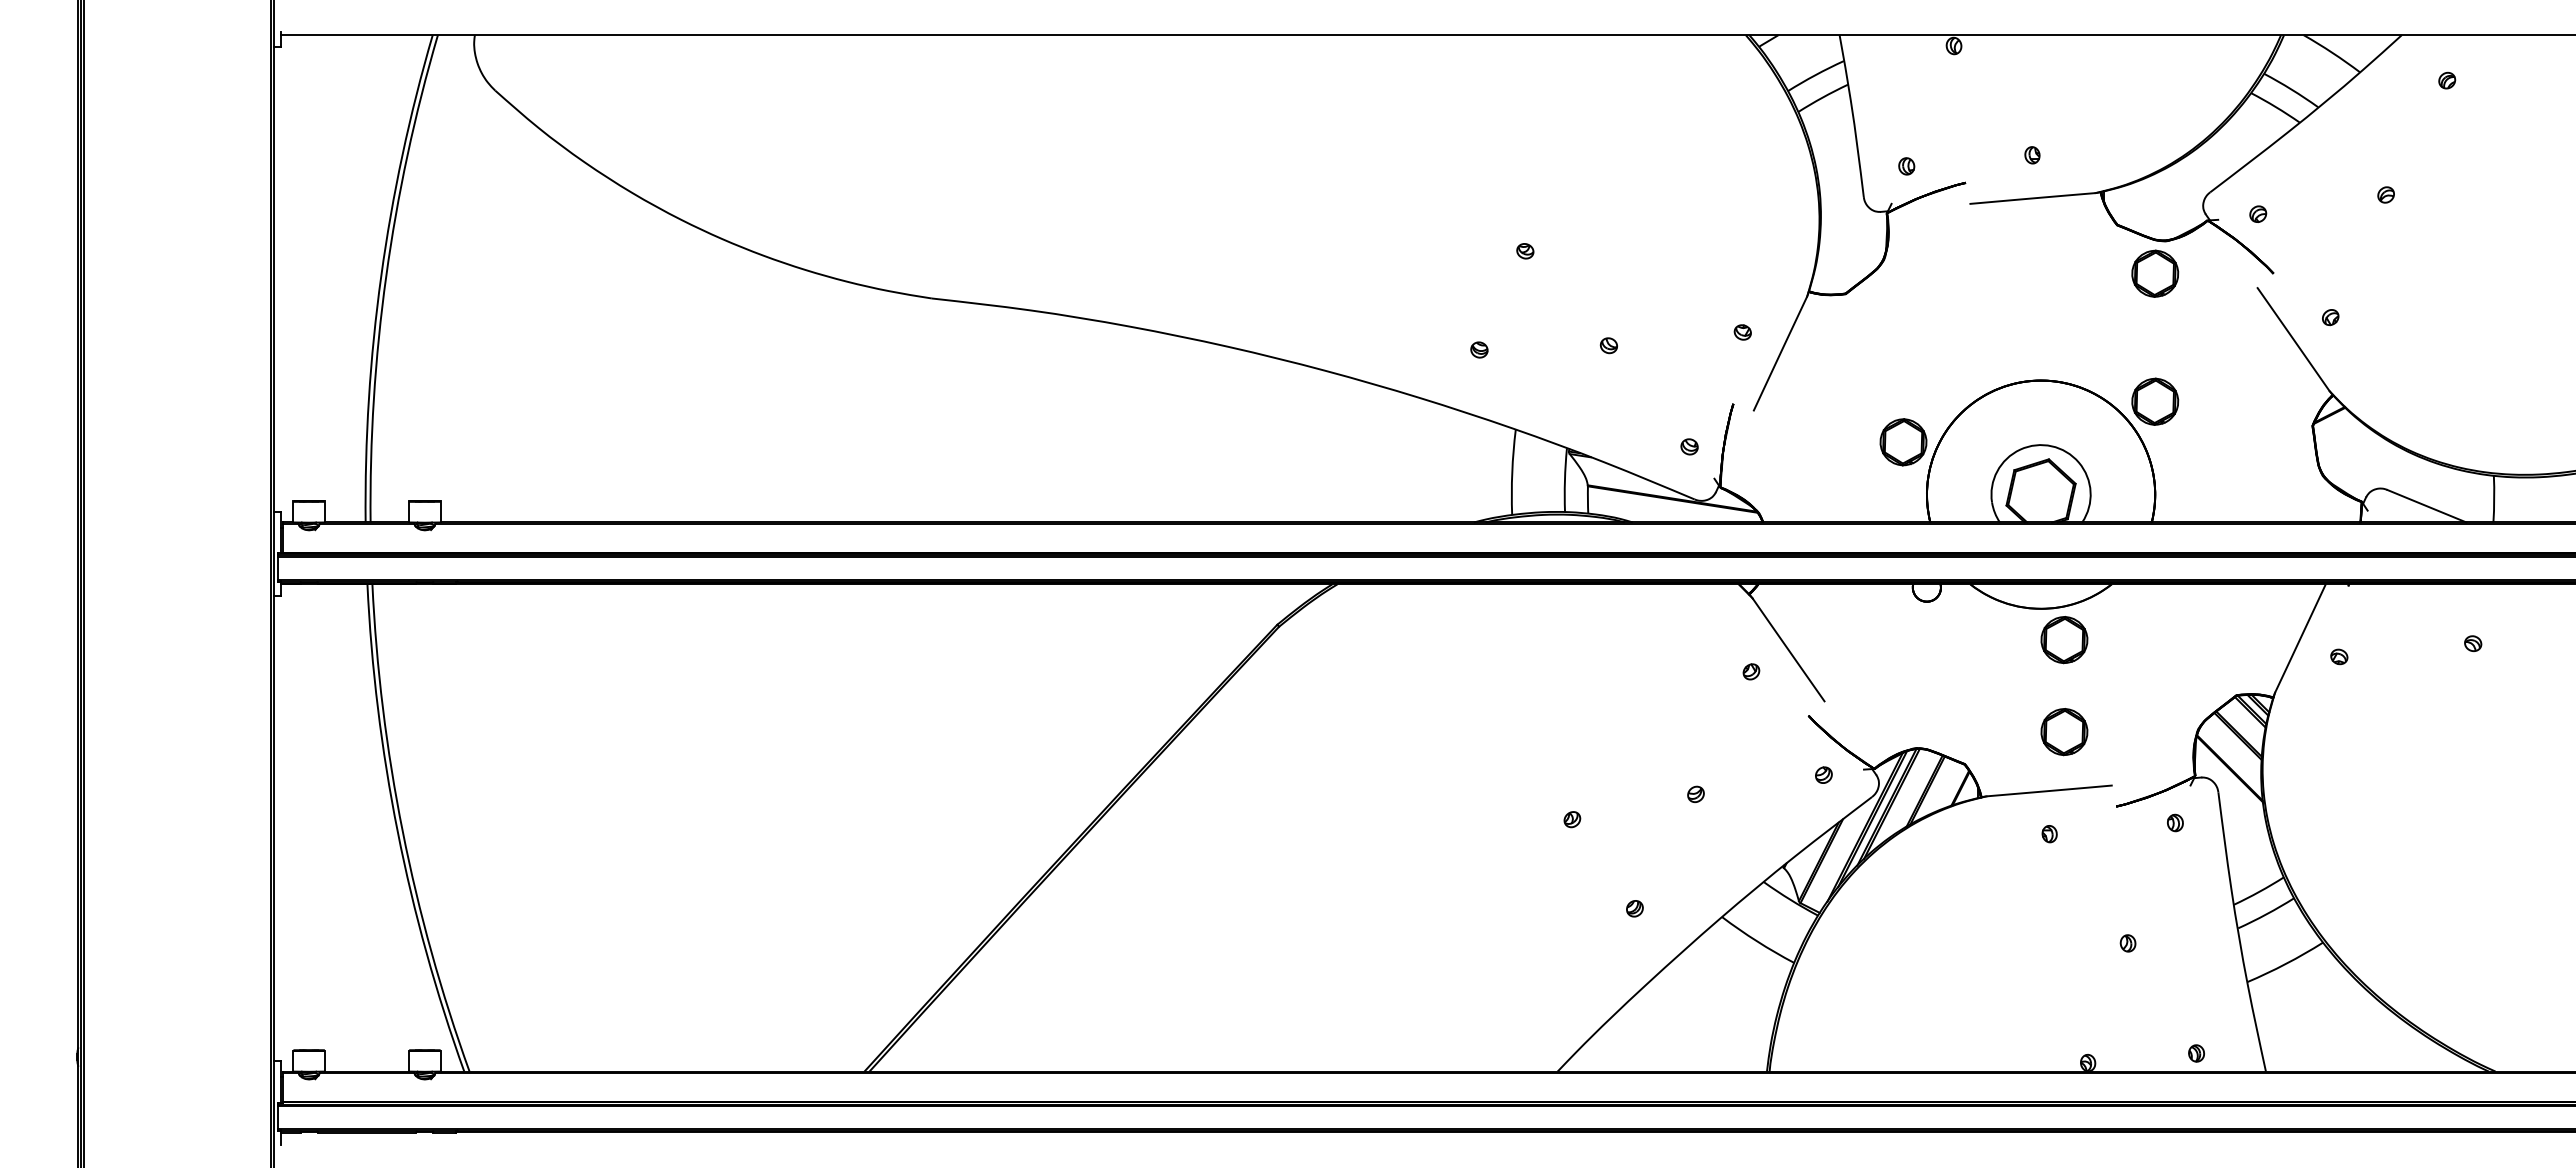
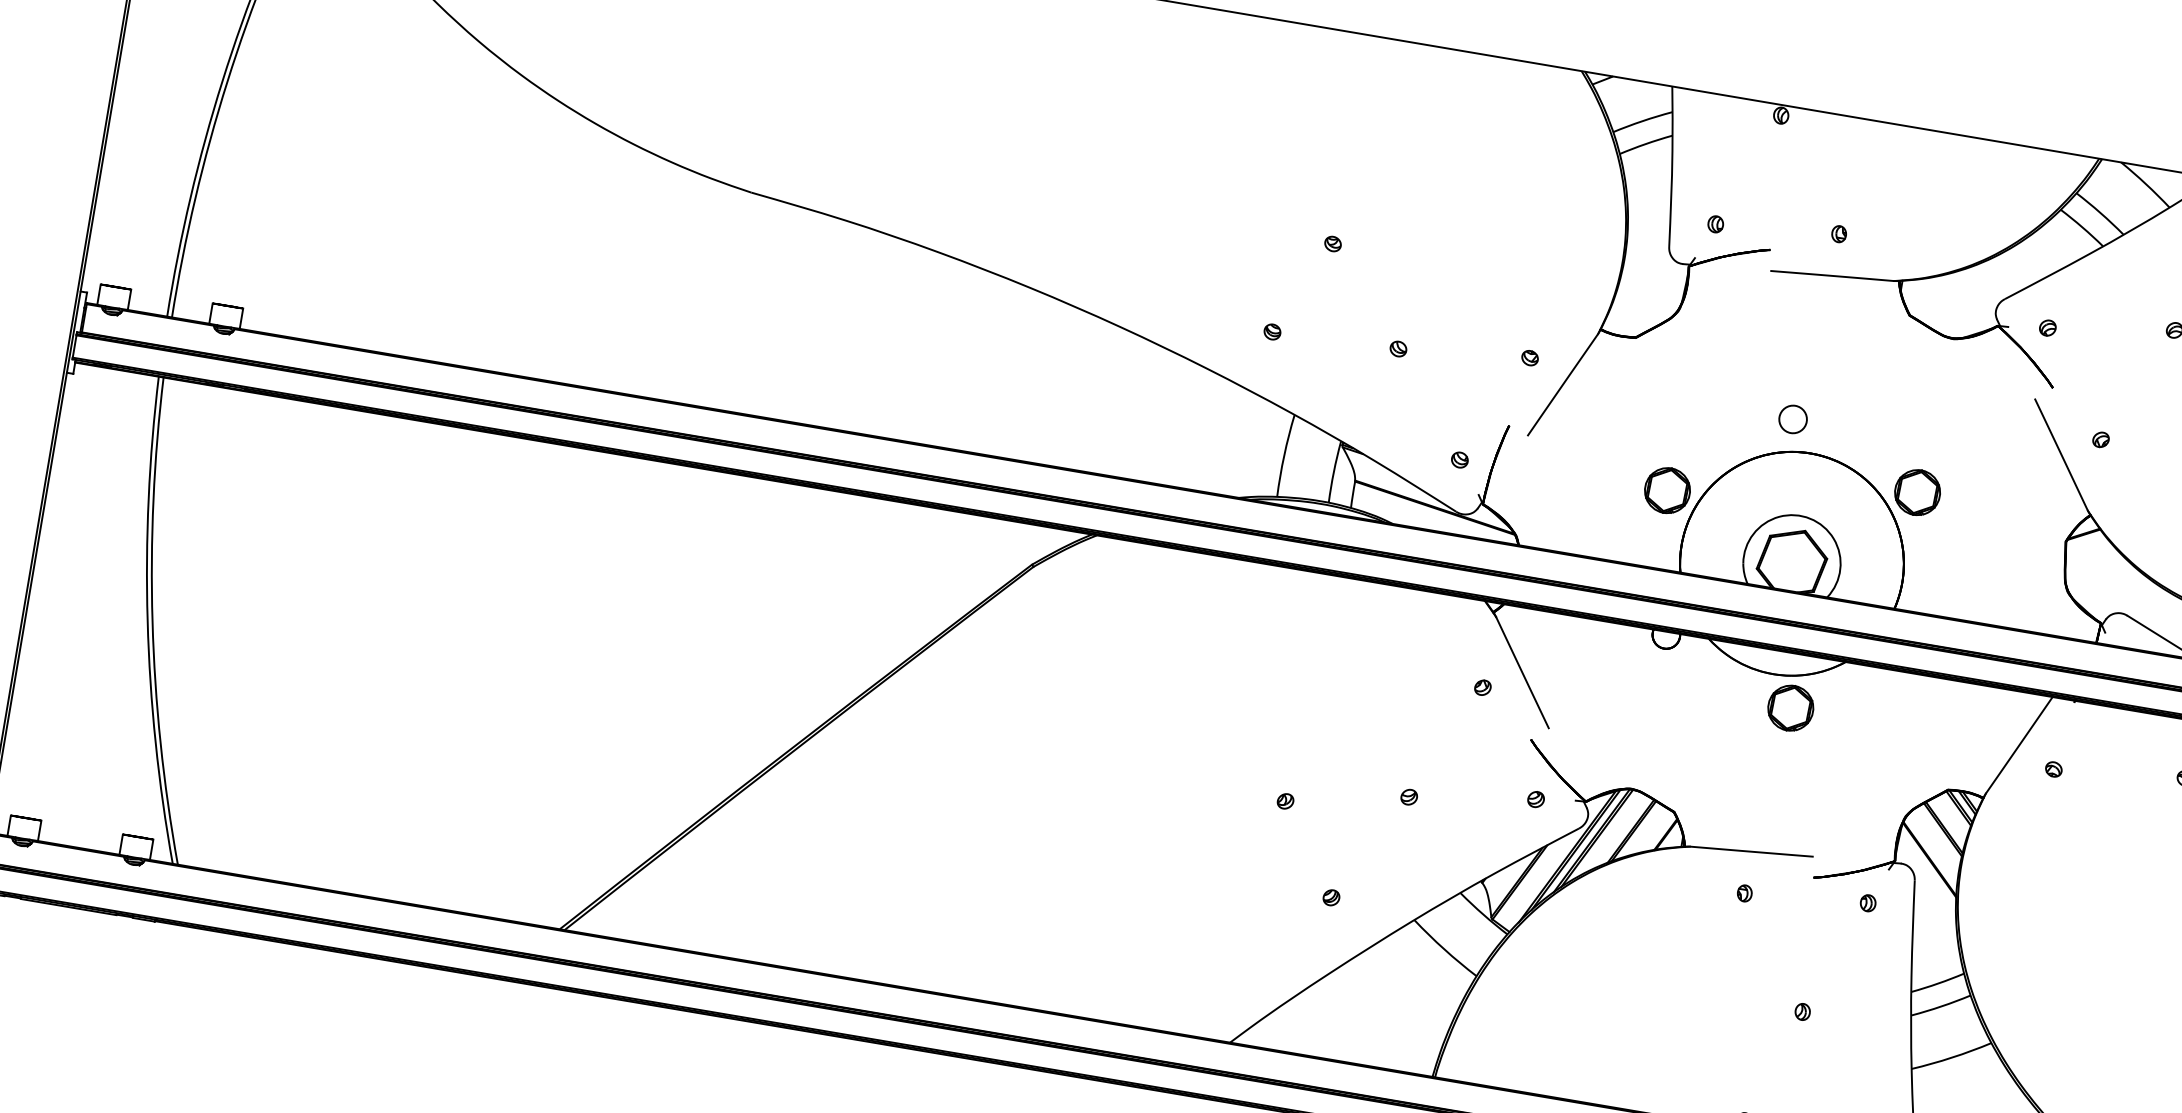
part: (2155, 273) -> (1938, 368), removed
circle: (2017, 349) -> (1792, 419), added
part: (2064, 732) -> (1775, 797), removed

